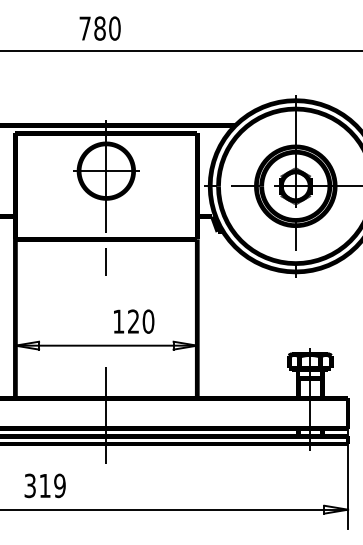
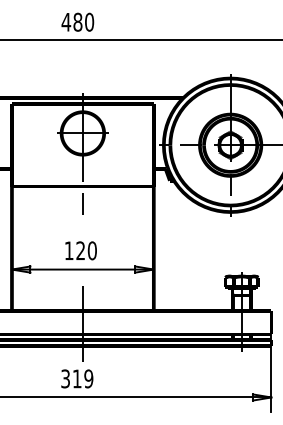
text: (85, 28) -> (66, 22), 780 -> 480
text: (134, 321) -> (81, 250), moved
text: (44, 485) -> (76, 378), moved

